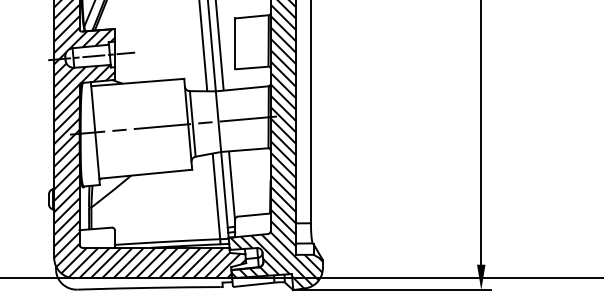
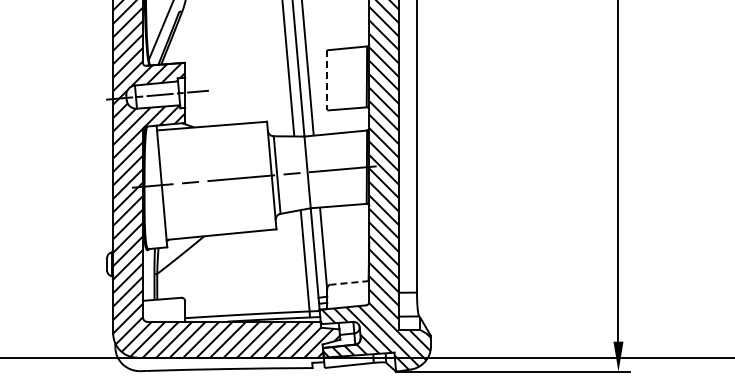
line: (235, 43) -> (327, 80), solid -> dashed
line: (253, 214) -> (349, 282), solid -> dashed

